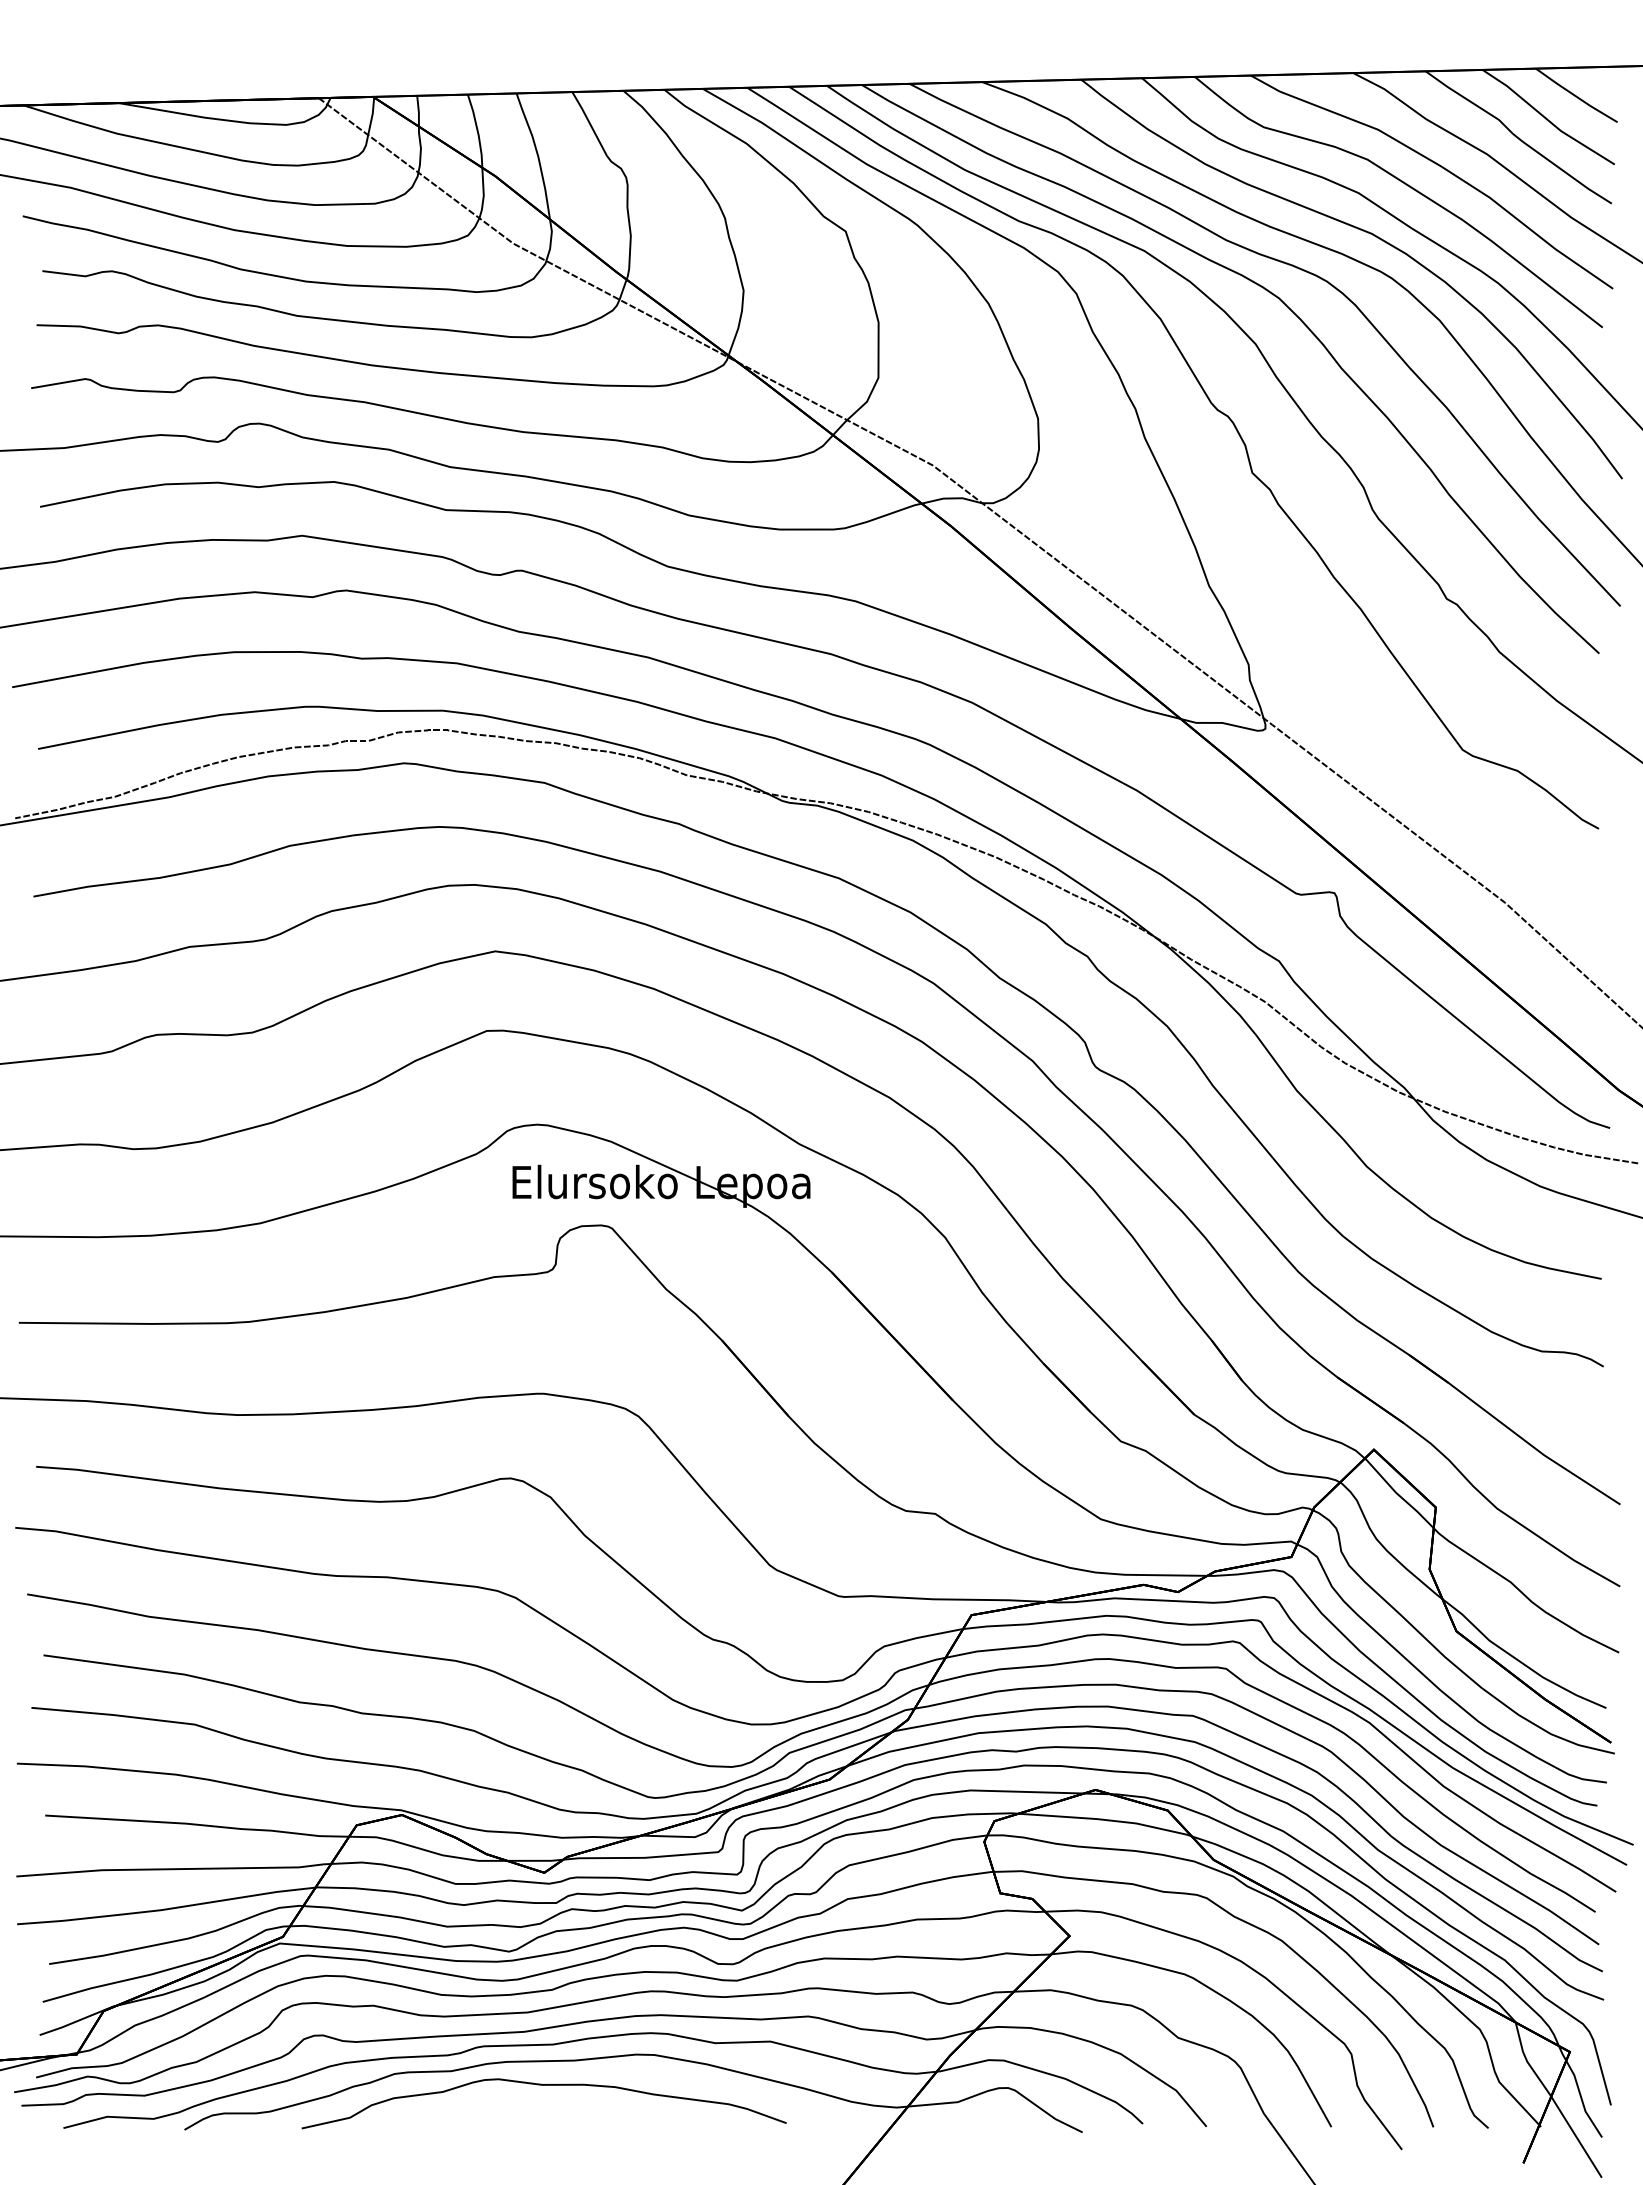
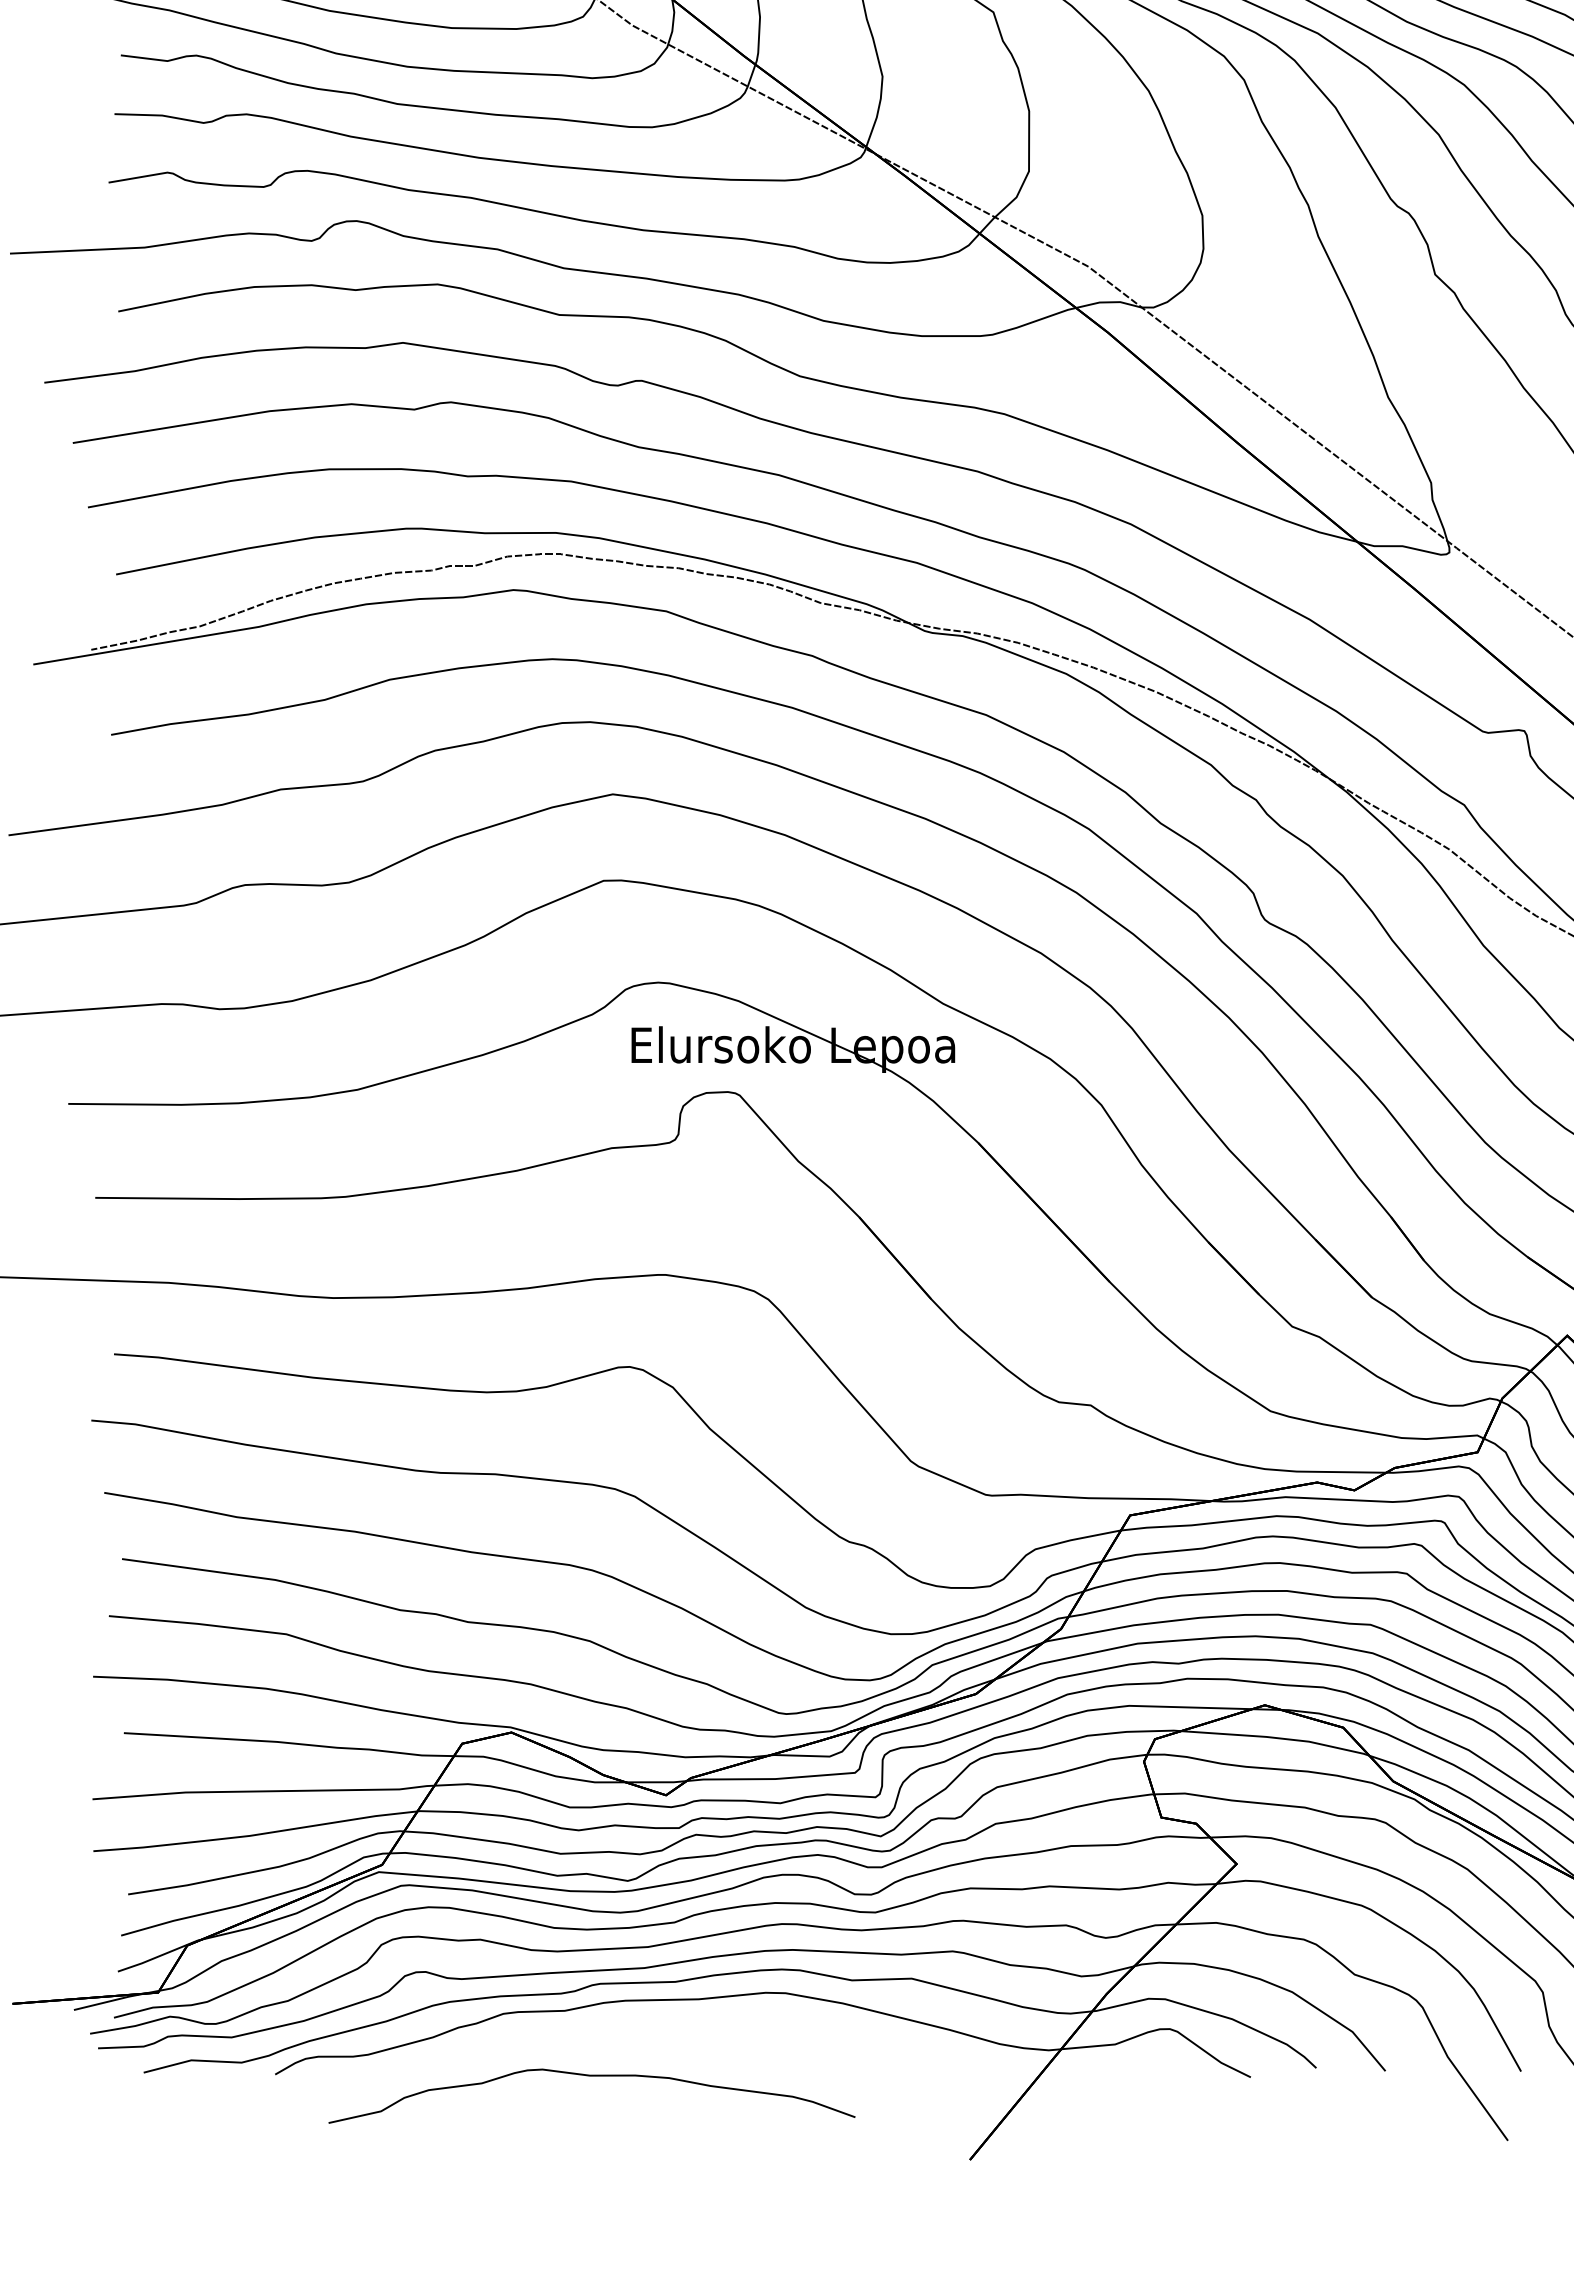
curve: (543, 2085) -> (591, 2076), moved

